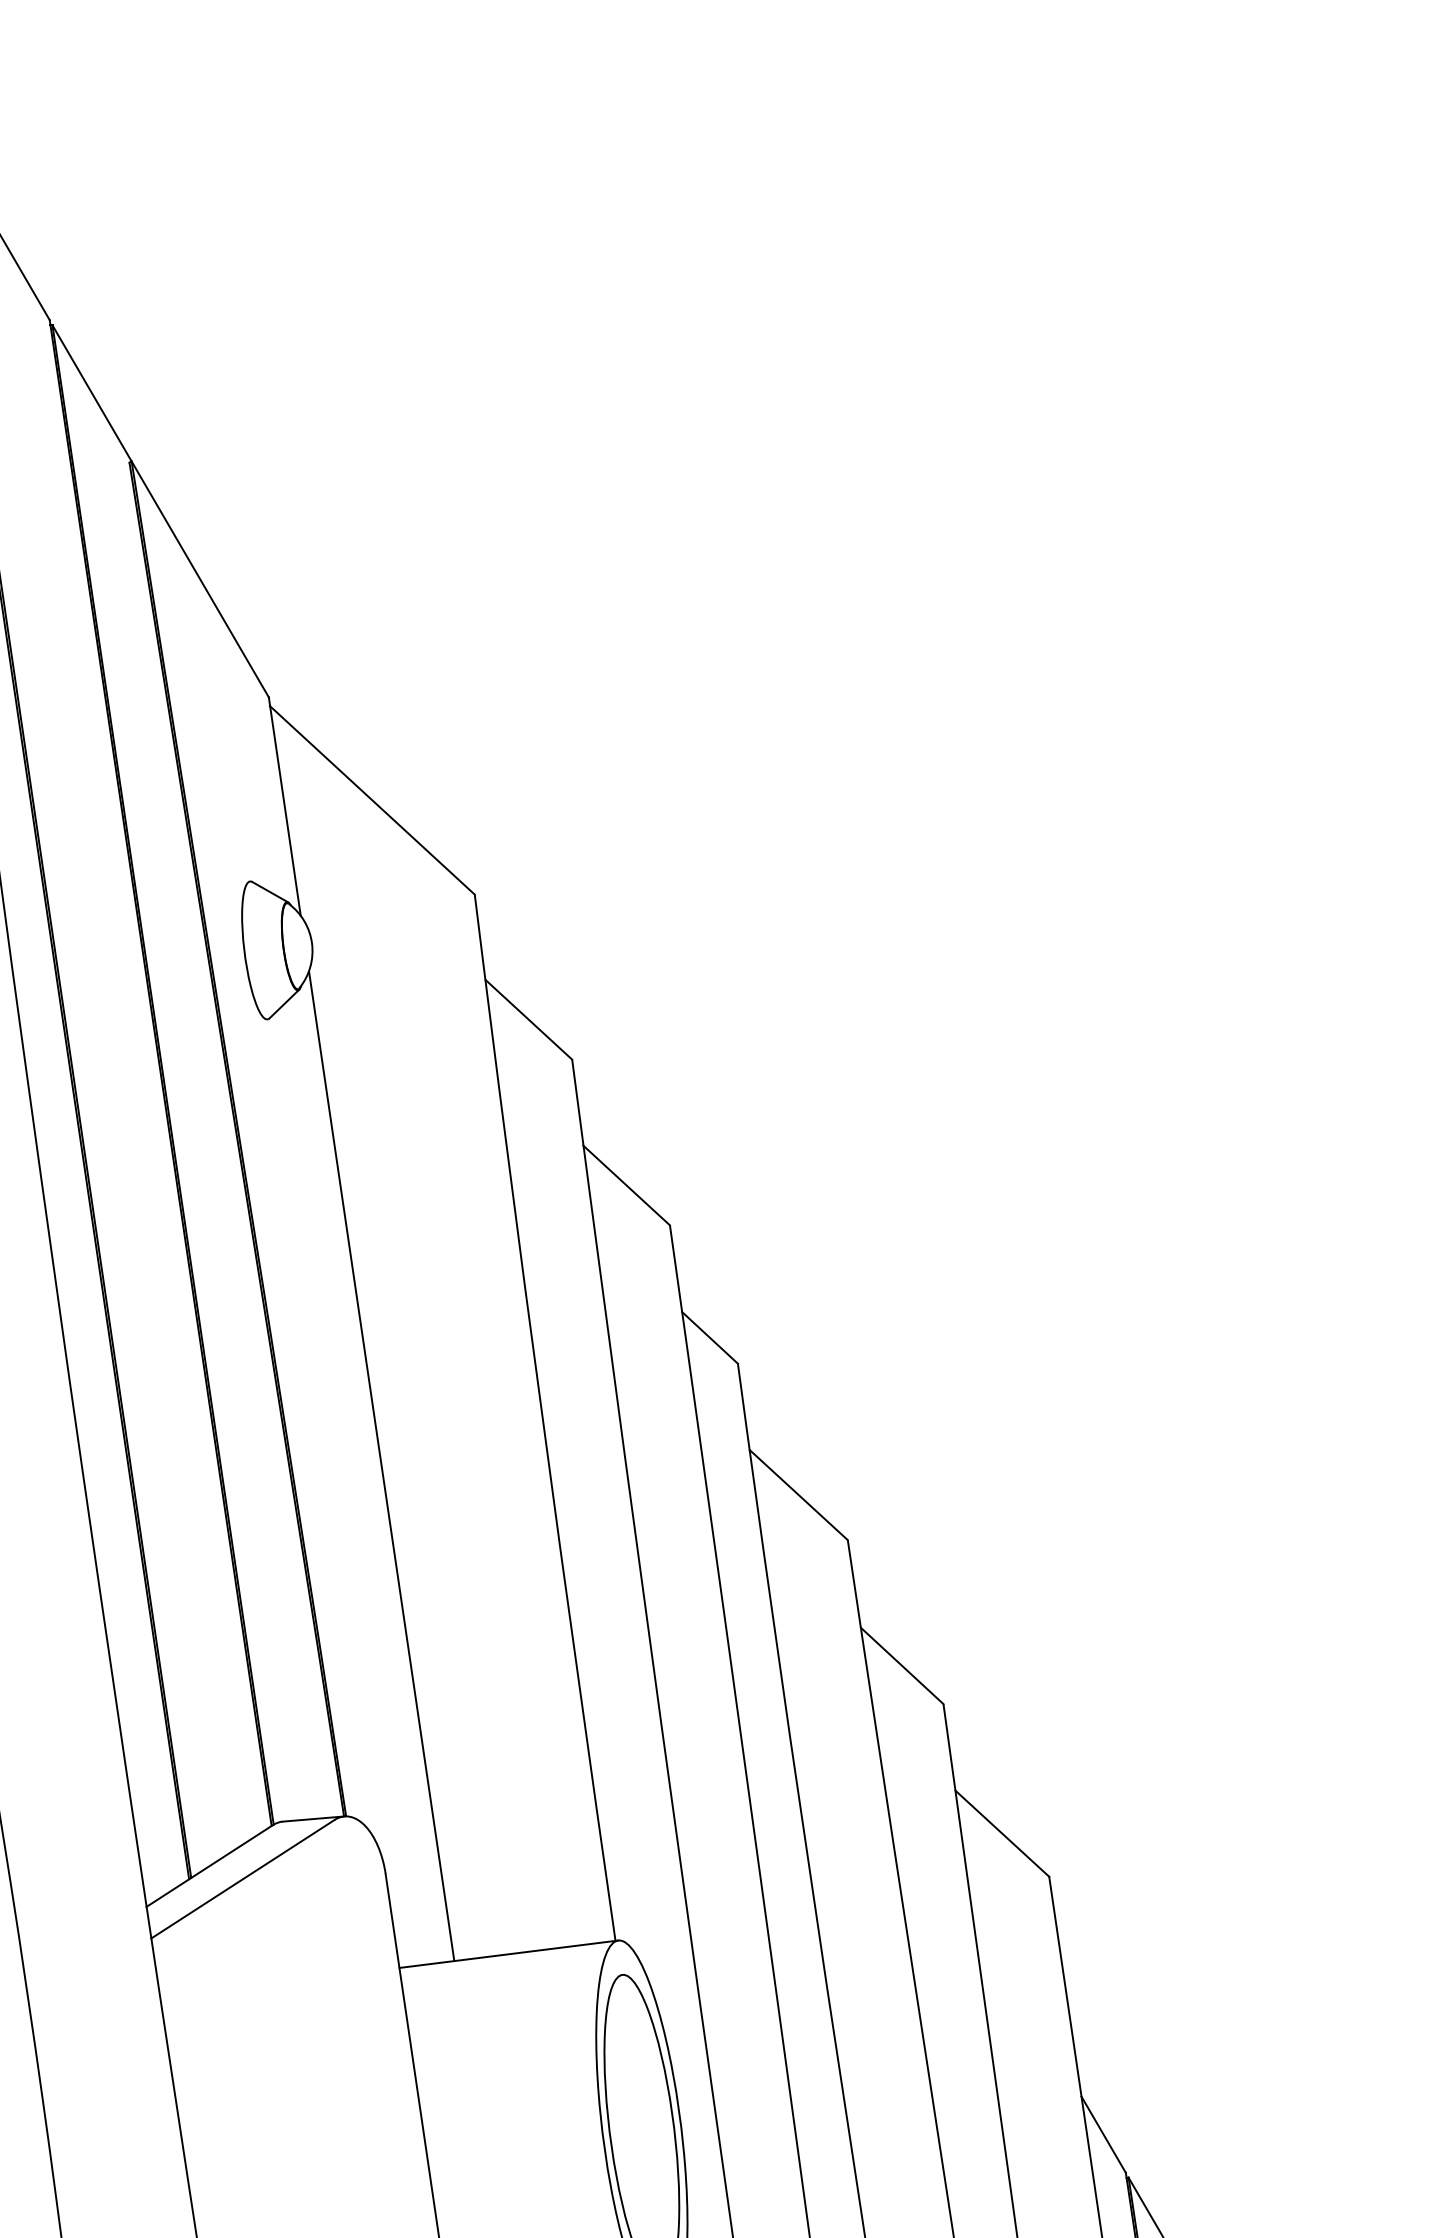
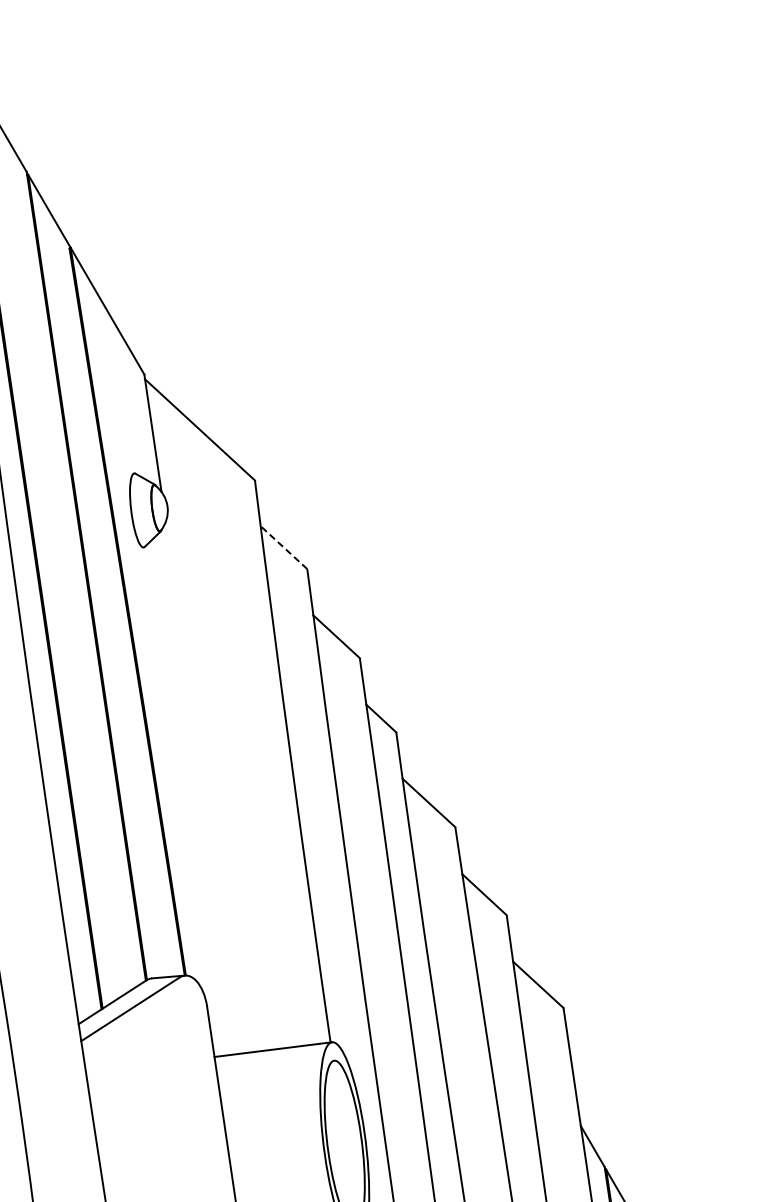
line: (529, 1019) -> (284, 547), solid -> dashed
line: (380, 1466) -> (204, 787), removed

